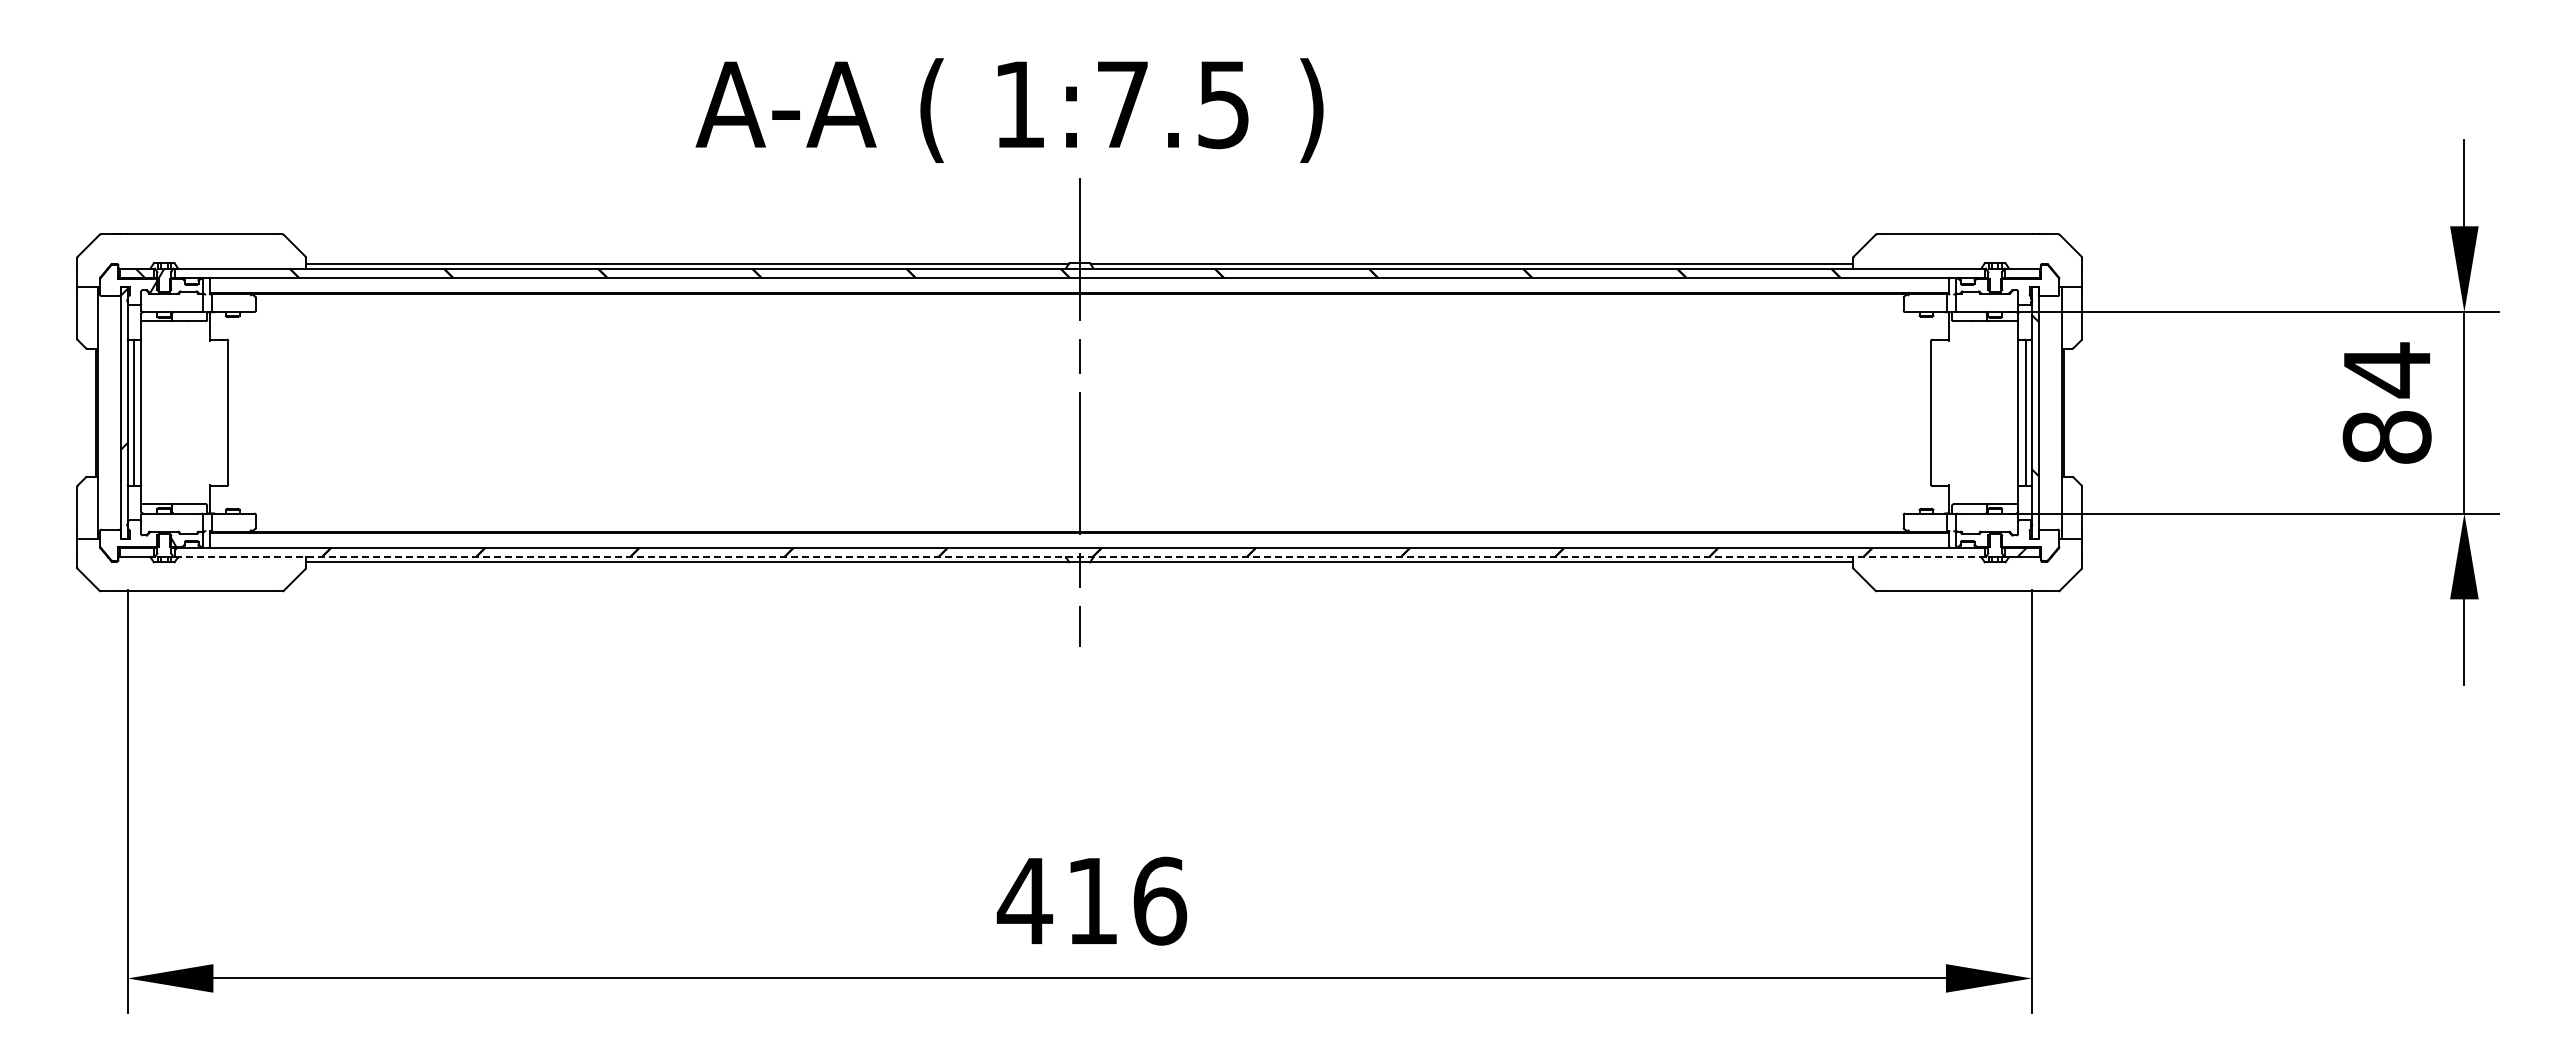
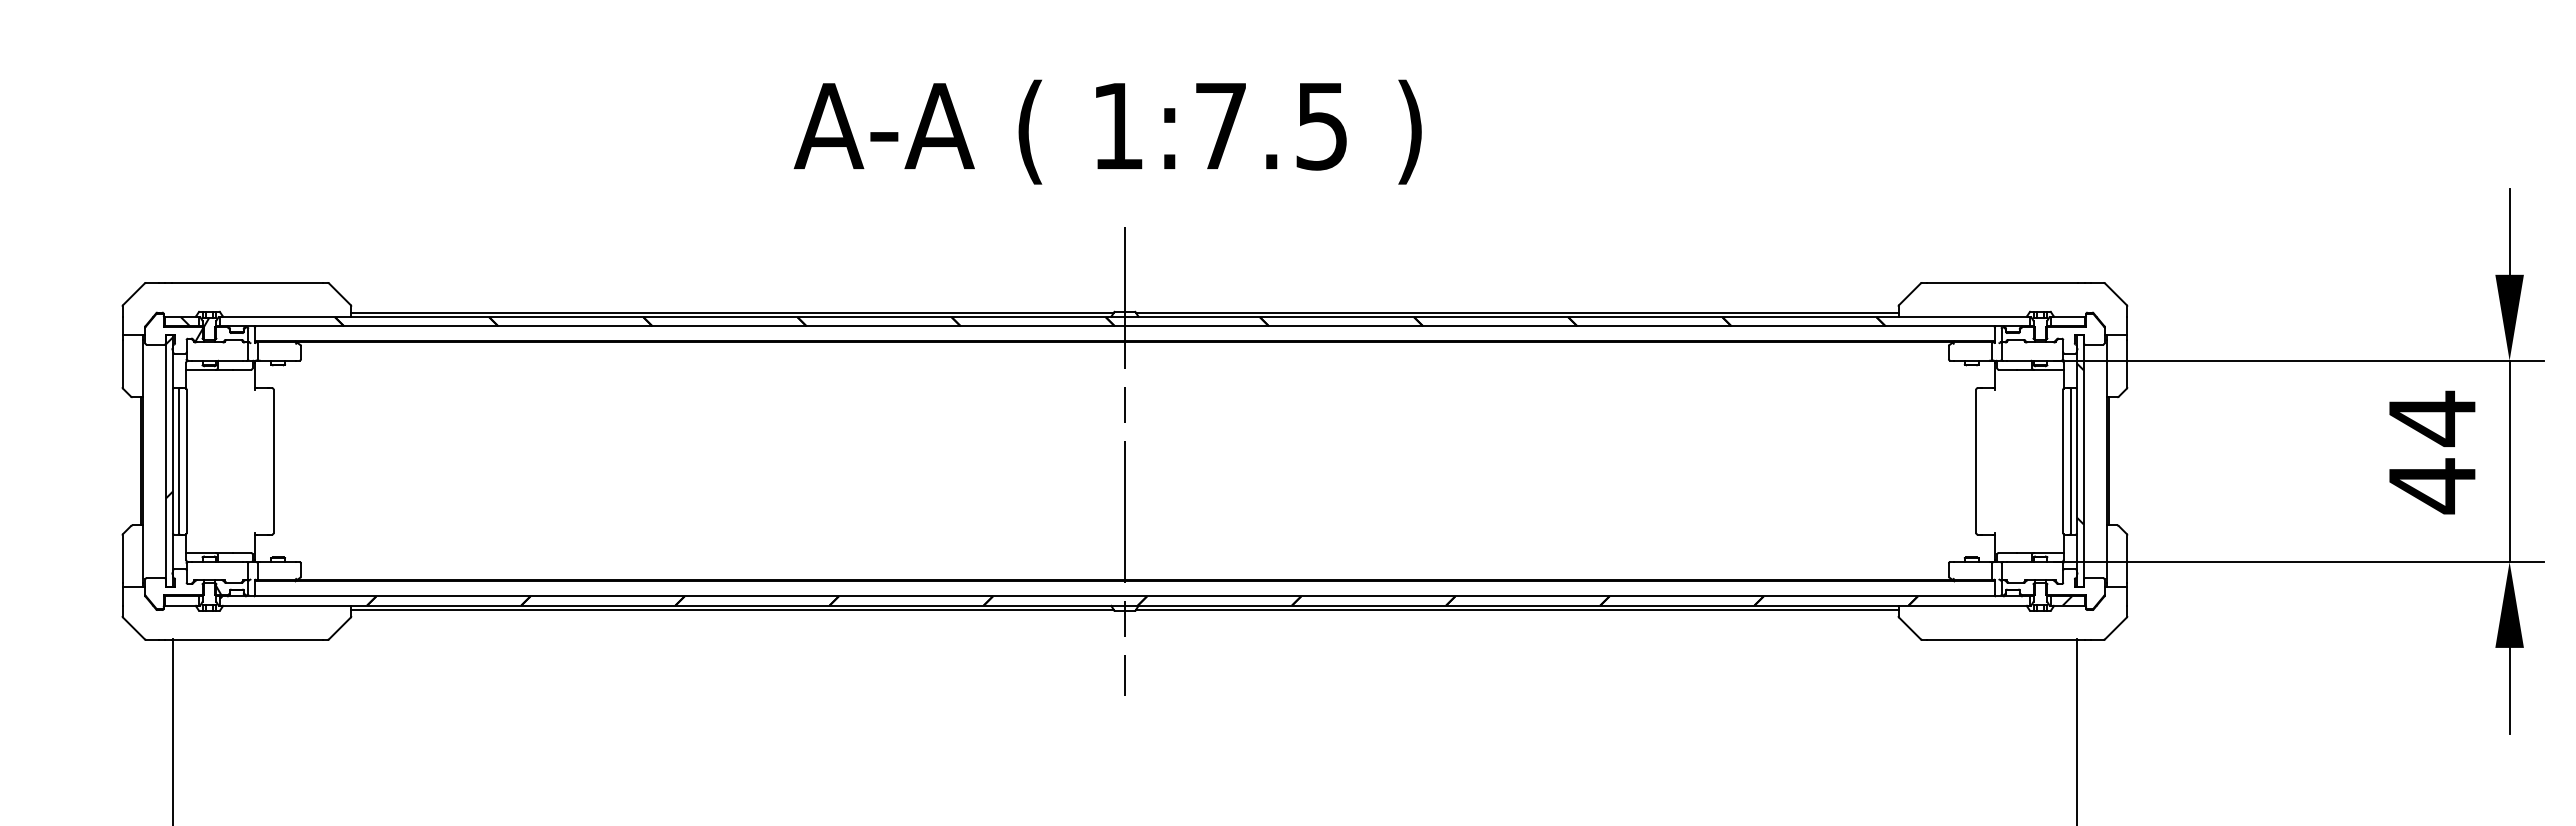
text: (1009, 110) -> (1107, 132), moved
text: (2386, 437) -> (2431, 486), 84 -> 44
line: (1080, 557) -> (1125, 606), dashed -> solid

